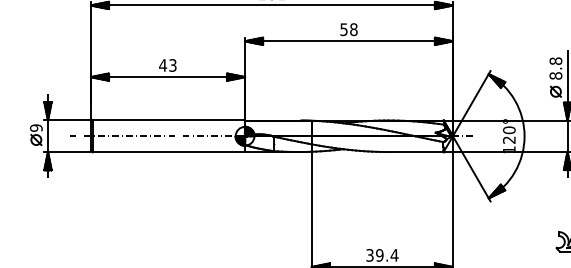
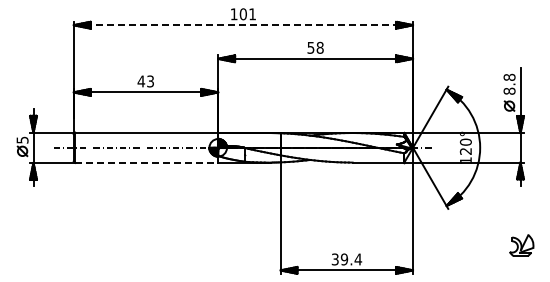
line: (272, 5) -> (243, 25), solid -> dashed
text: (36, 127) -> (22, 139), 9 -> 5
line: (169, 151) -> (147, 162), solid -> dashed

